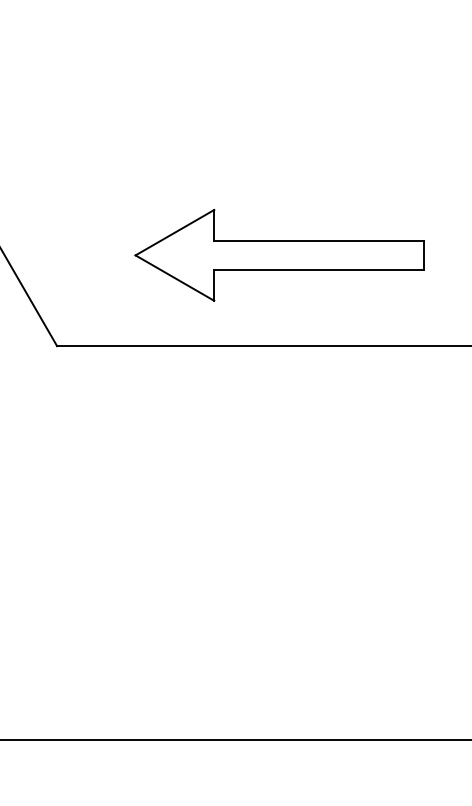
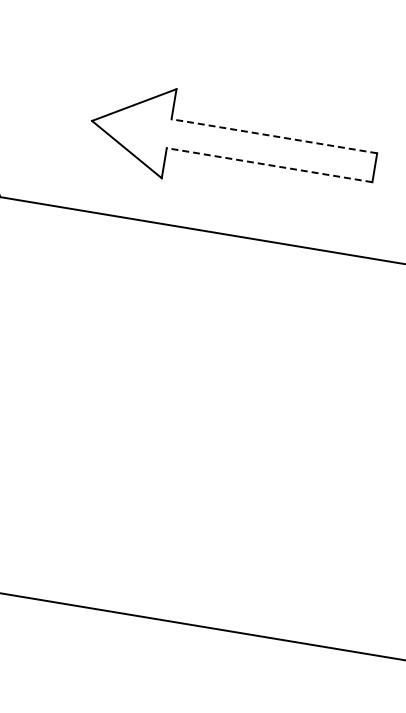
line: (319, 240) -> (274, 136), solid -> dashed
line: (319, 270) -> (269, 165), solid -> dashed

